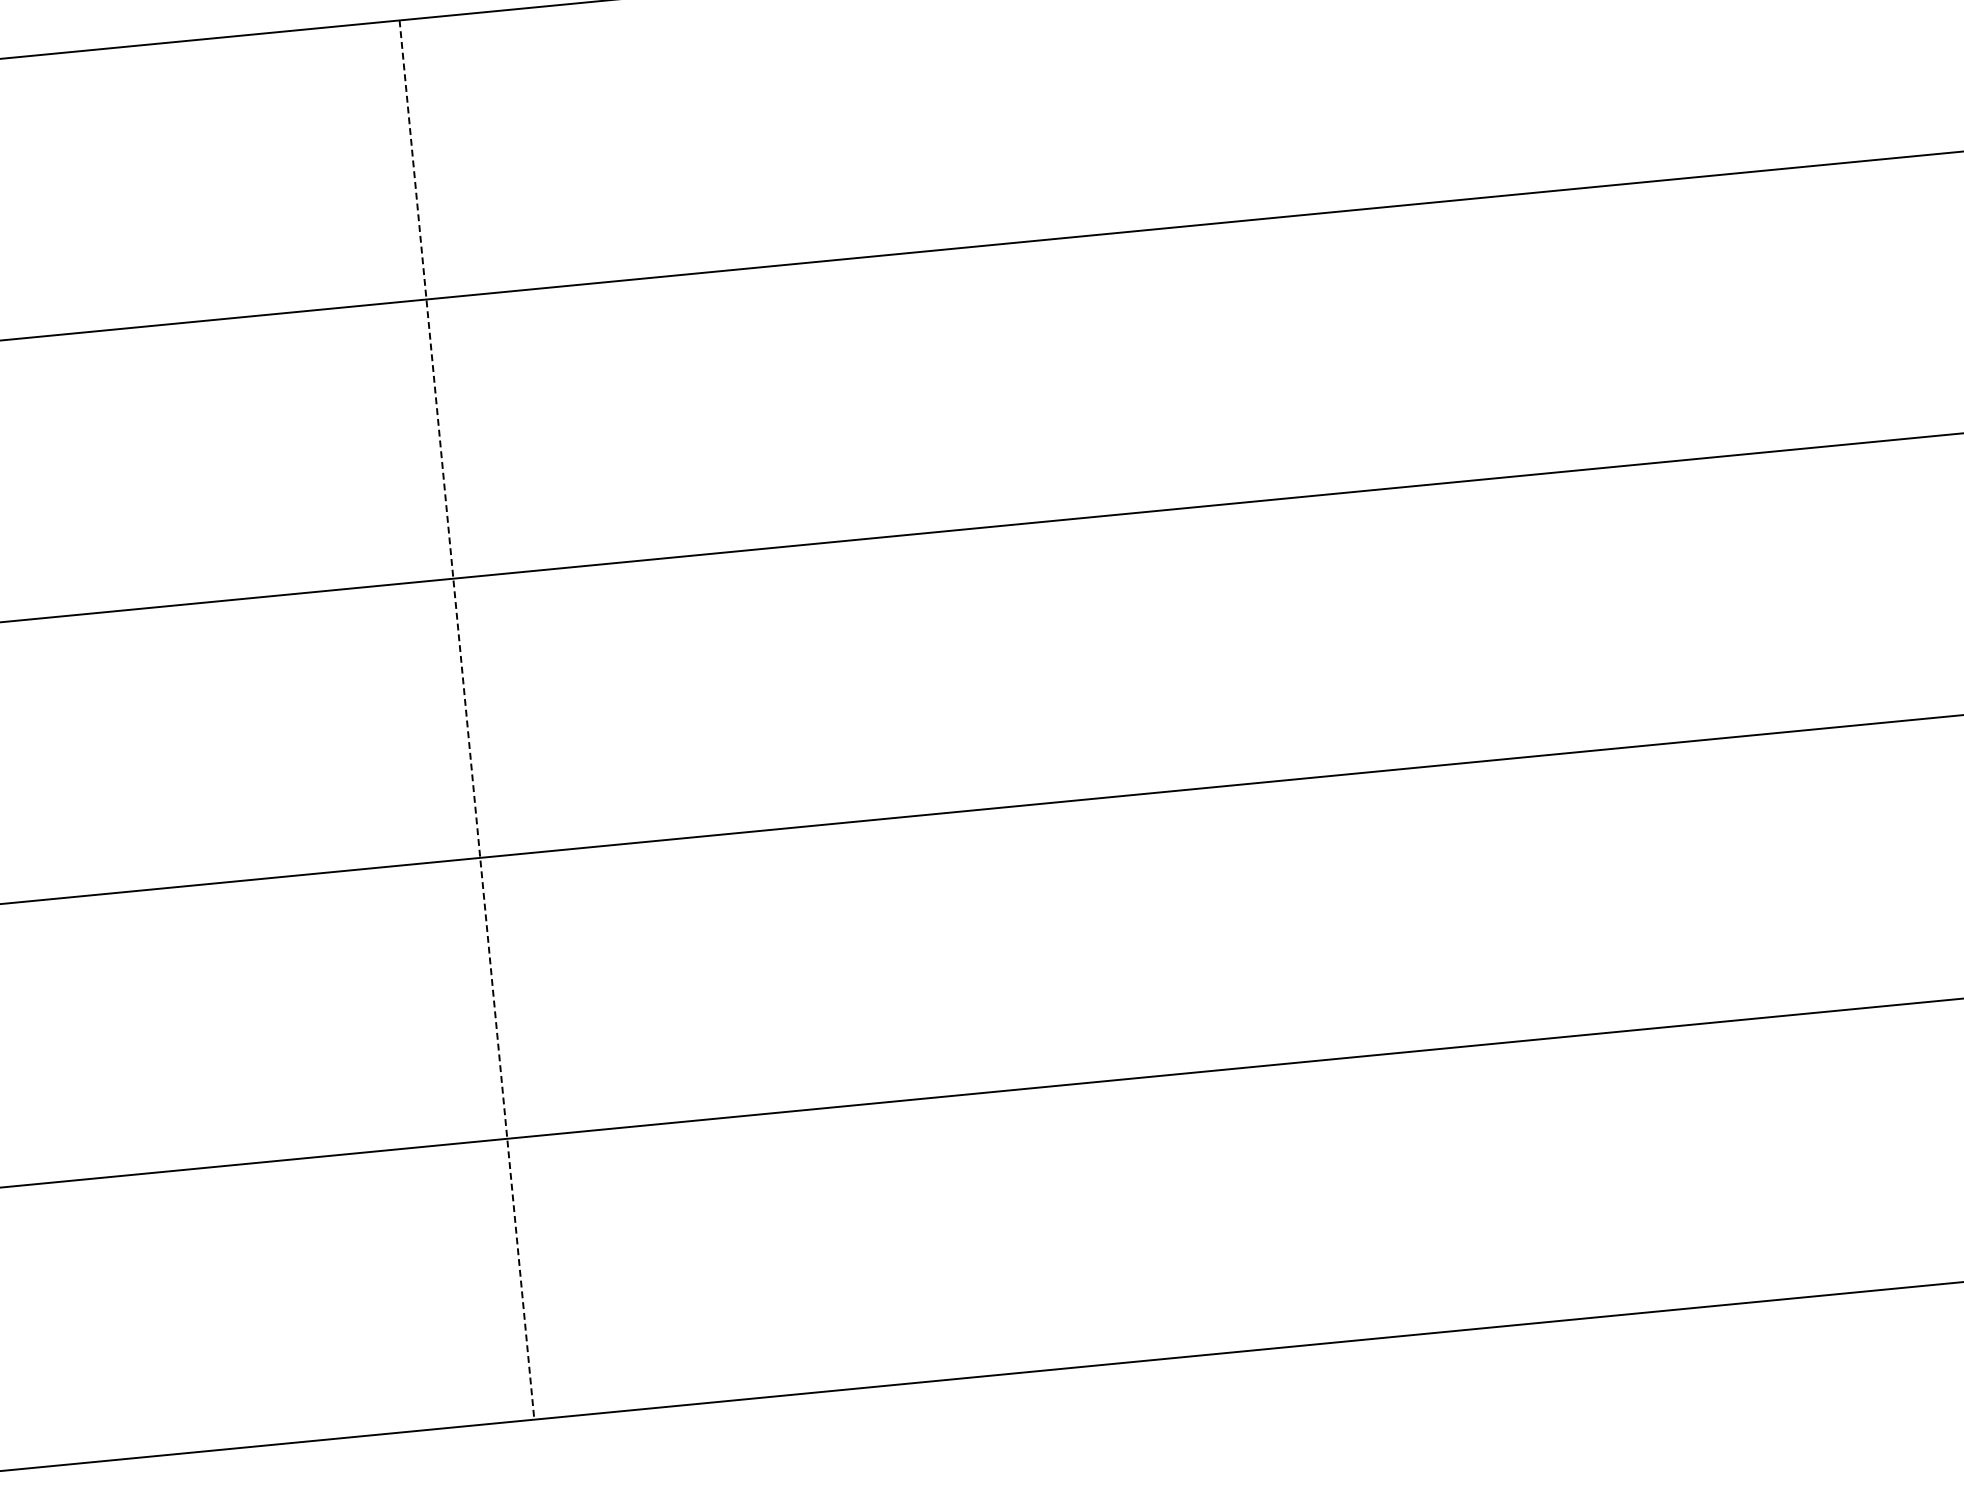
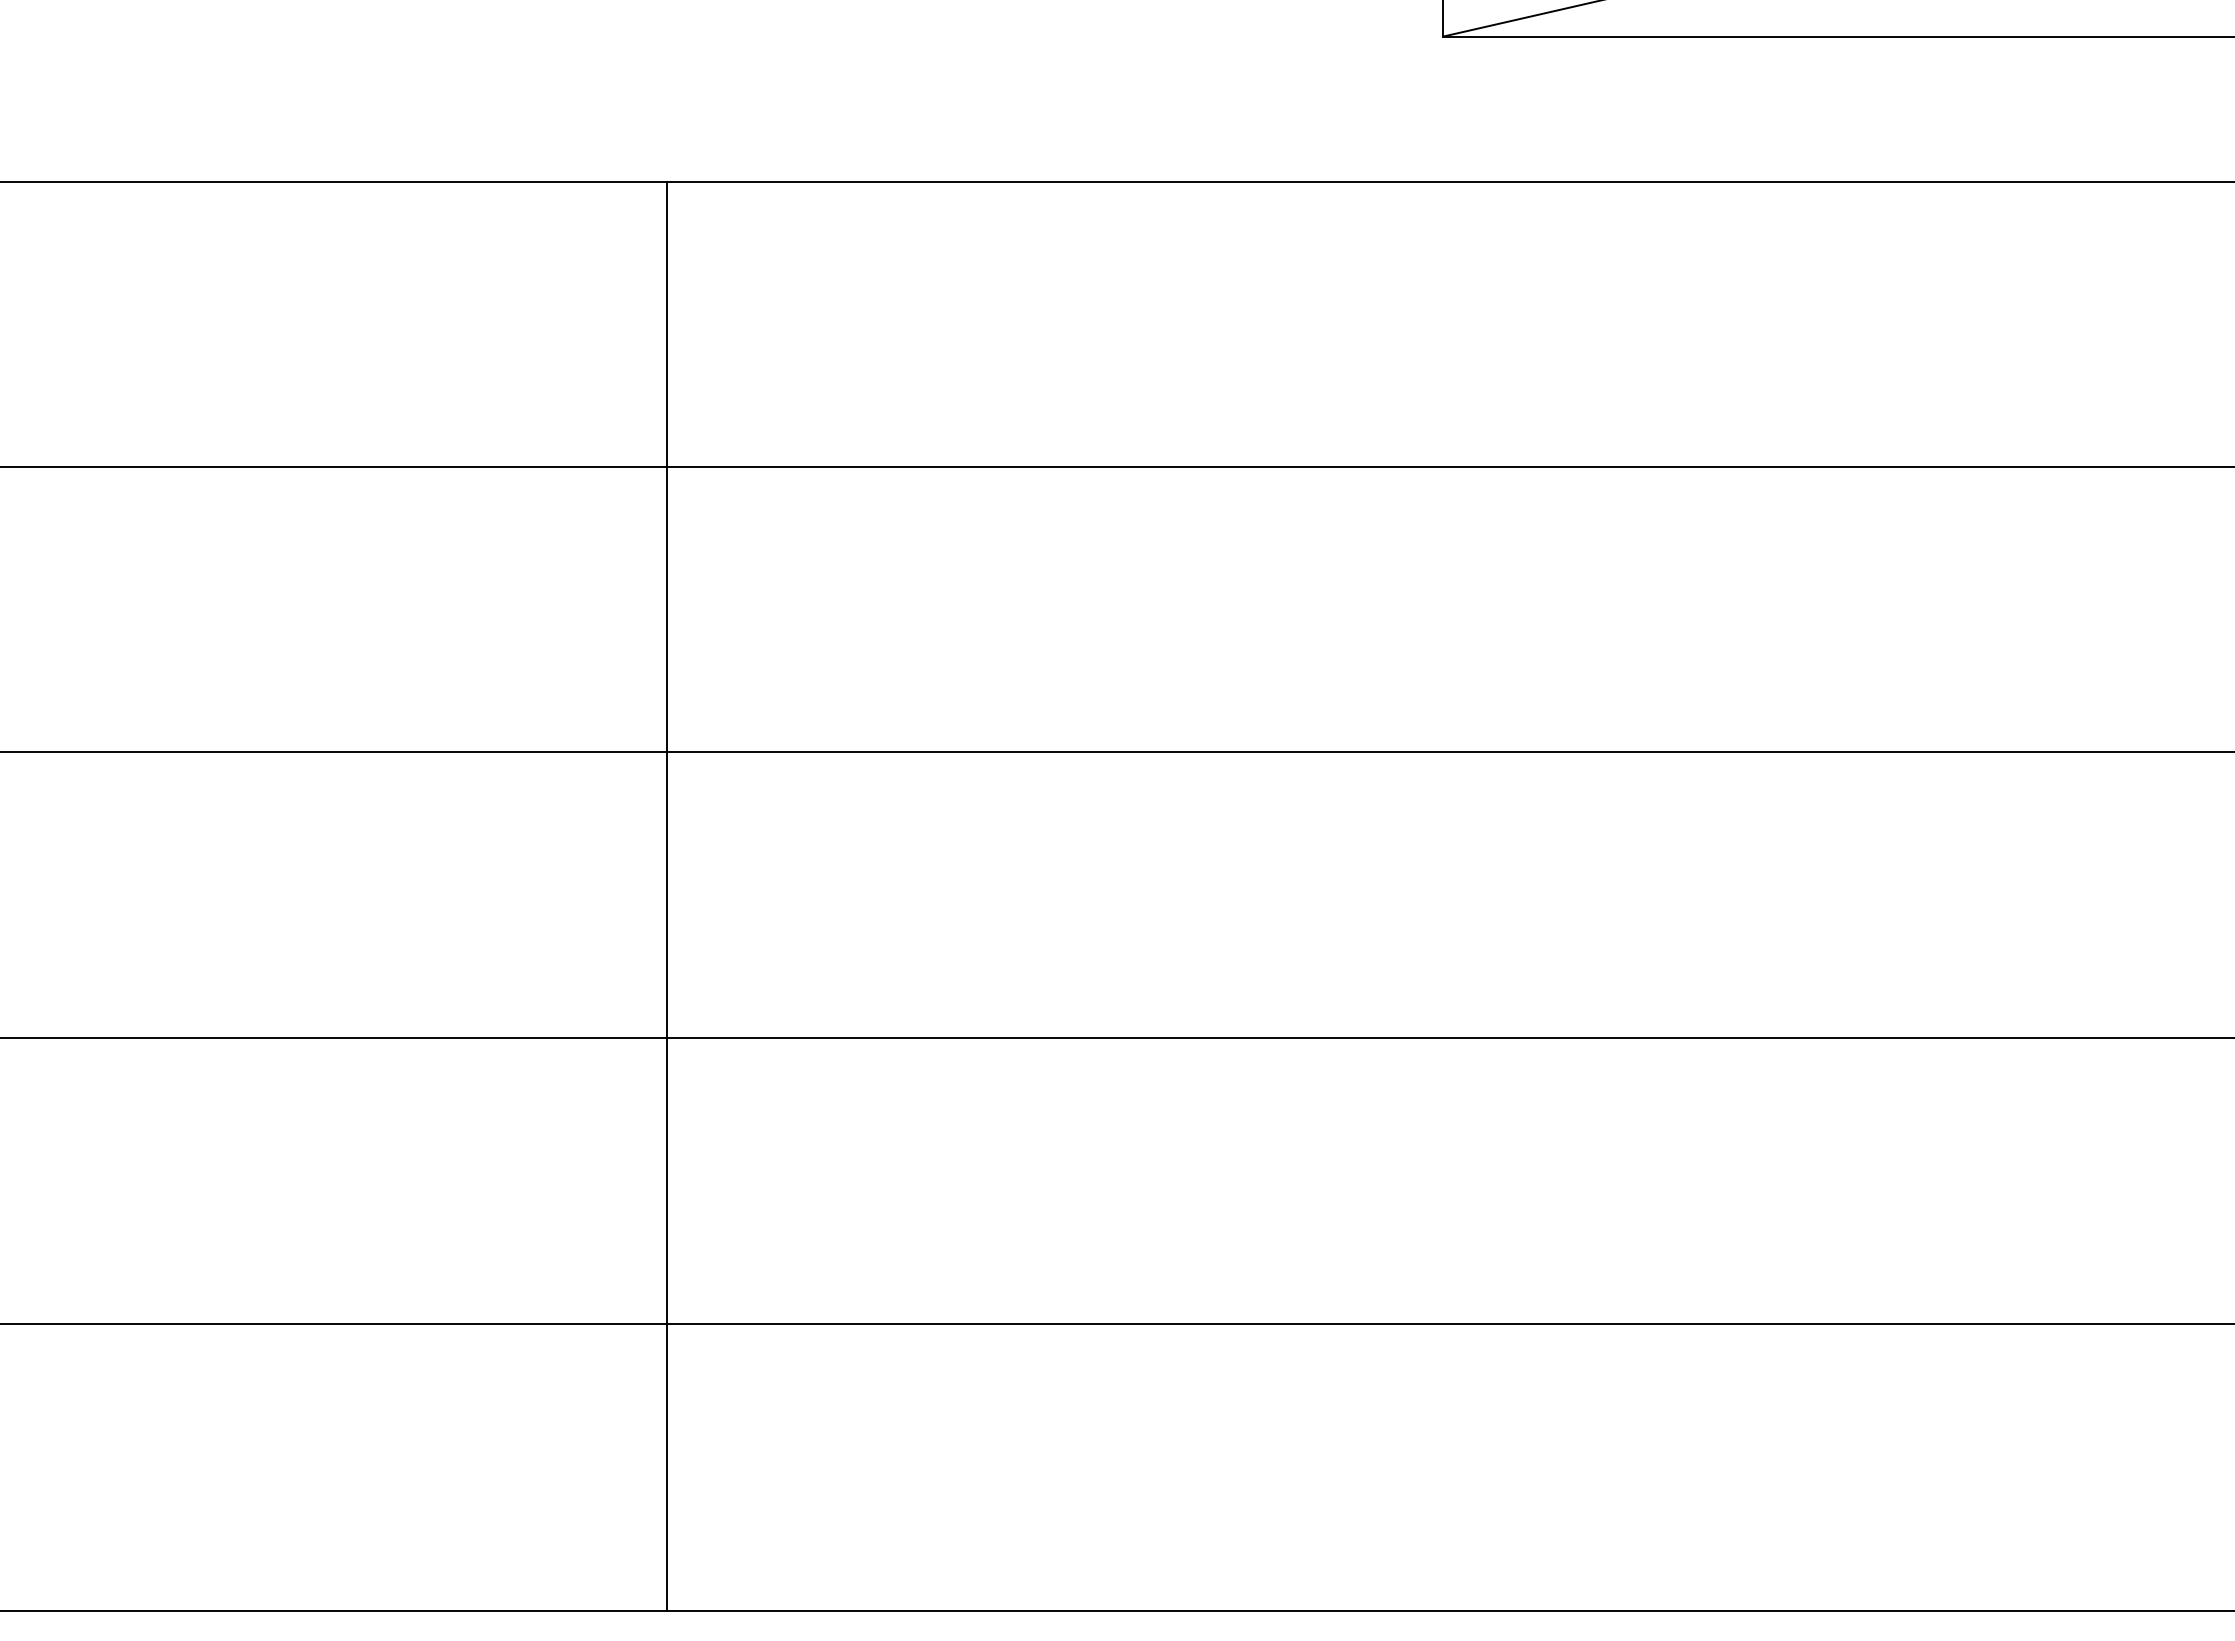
line: (466, 719) -> (666, 896), dashed -> solid

